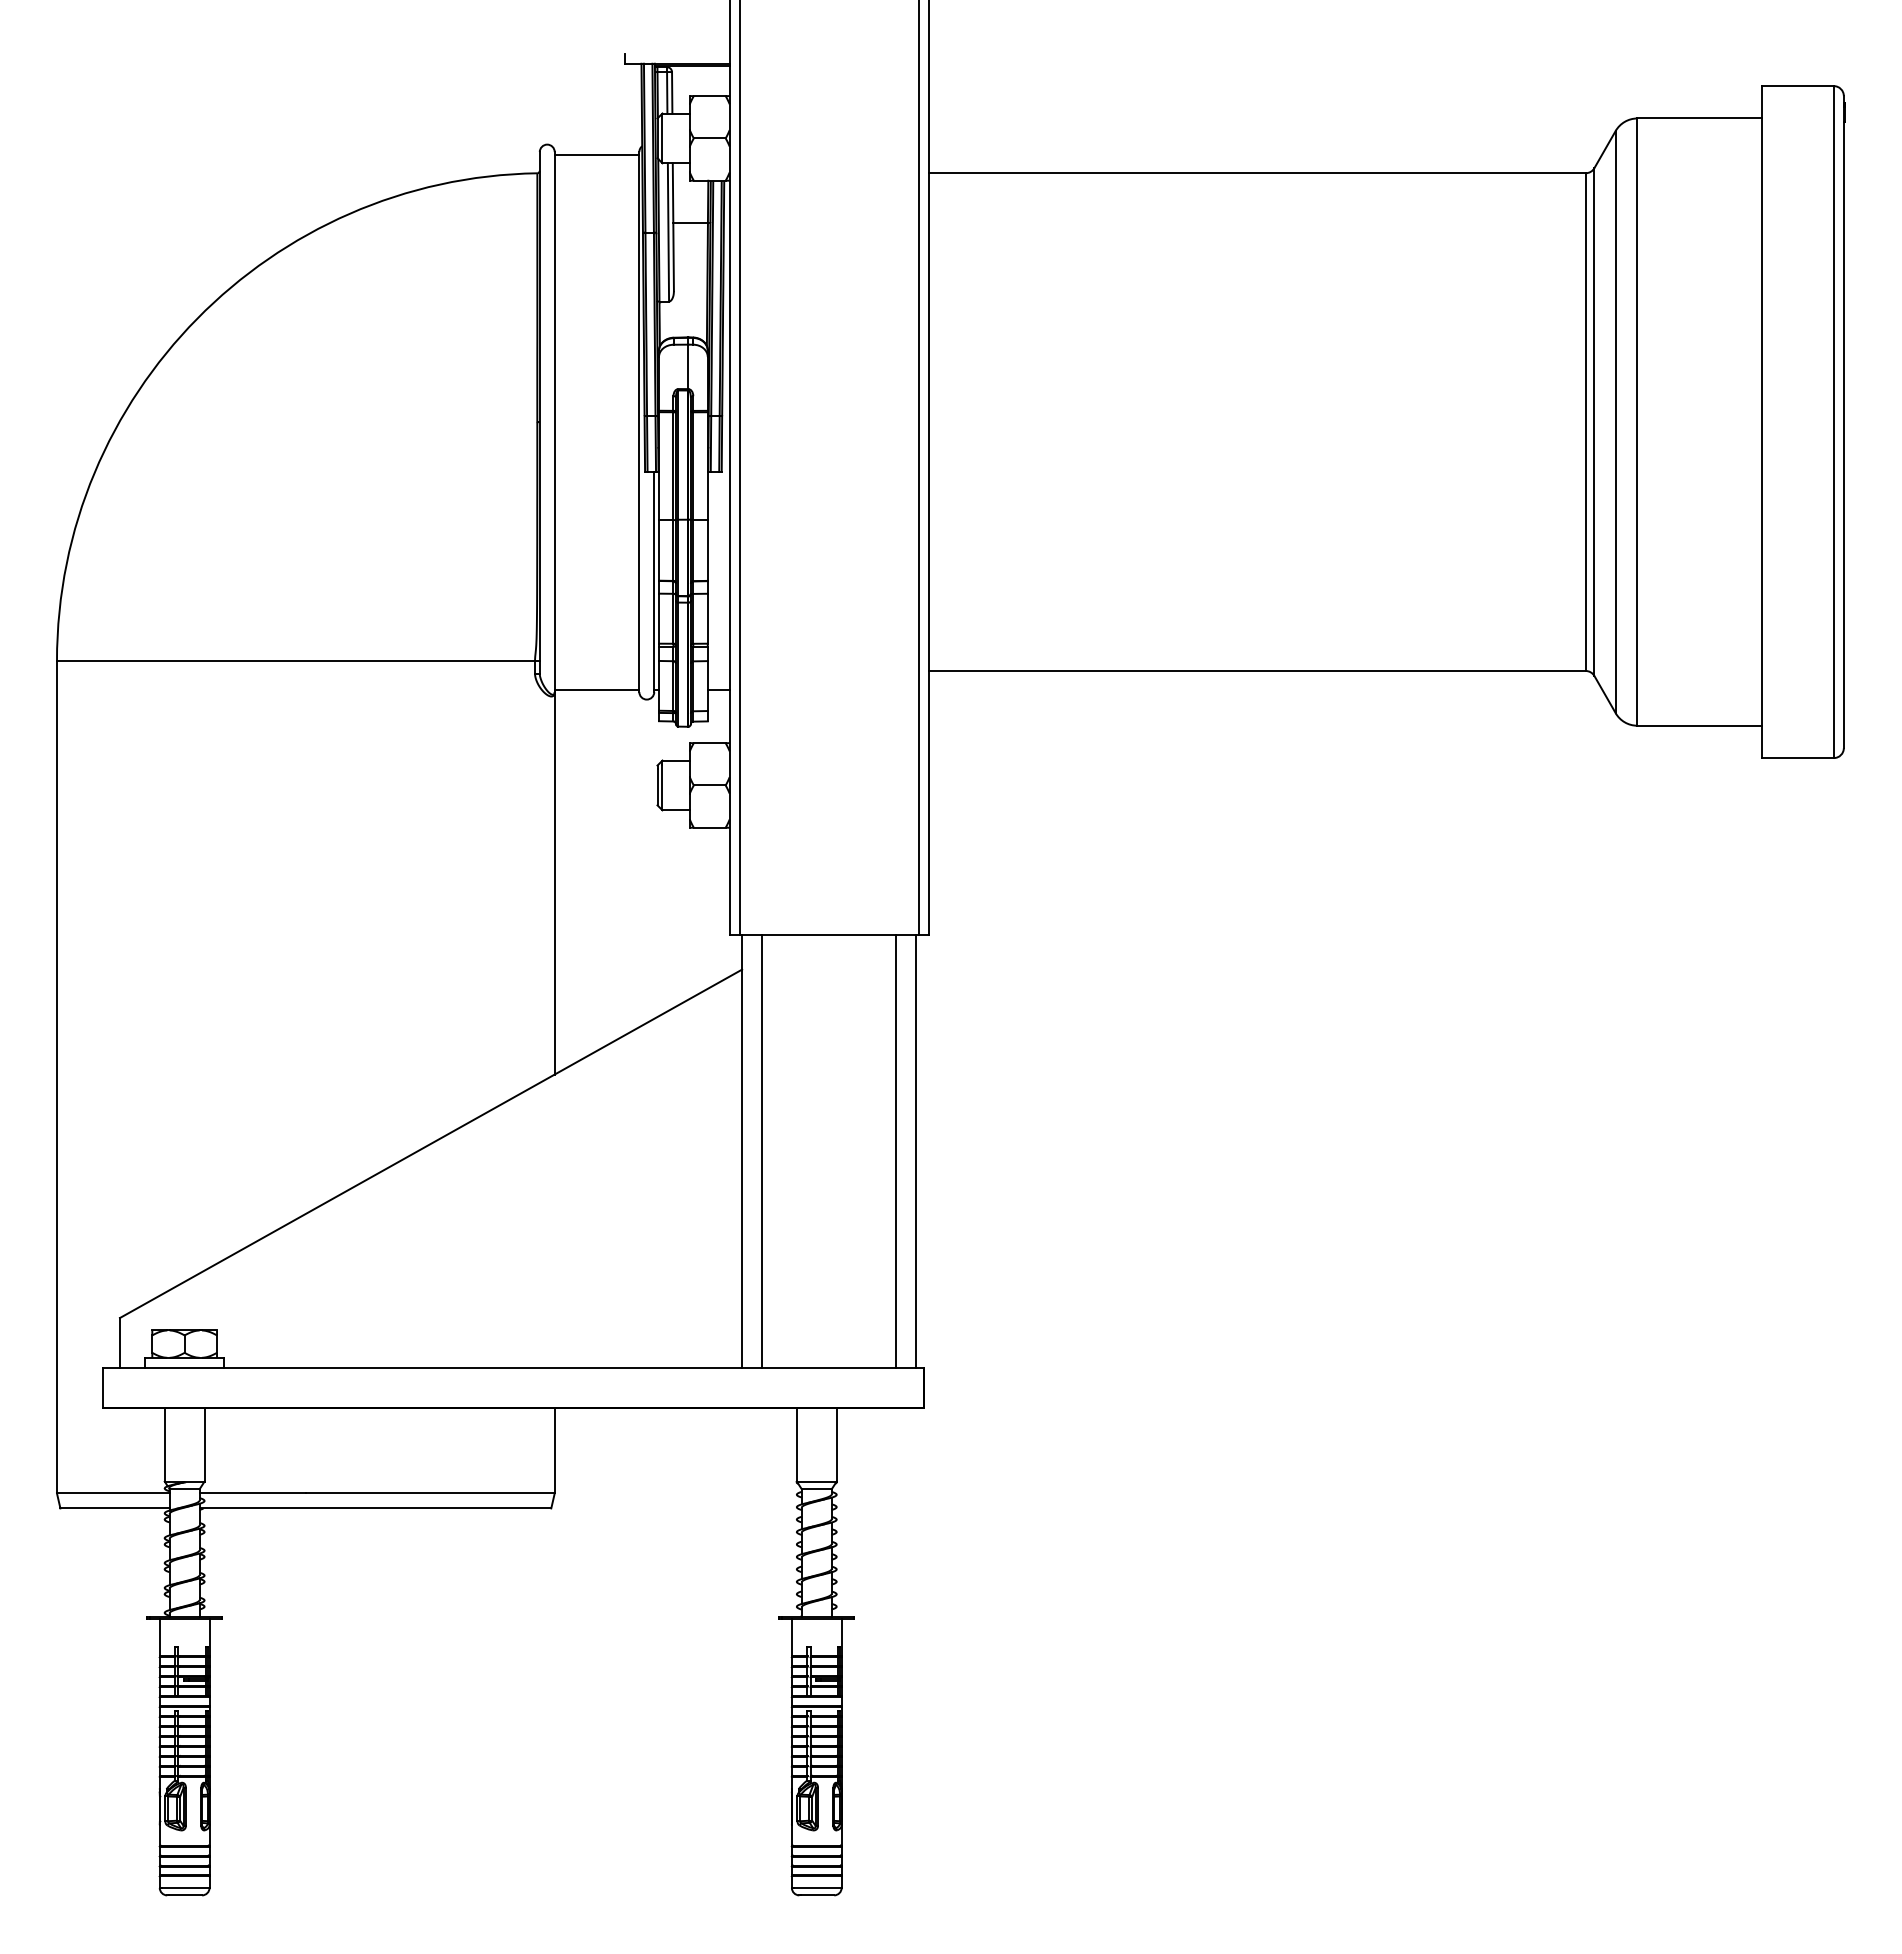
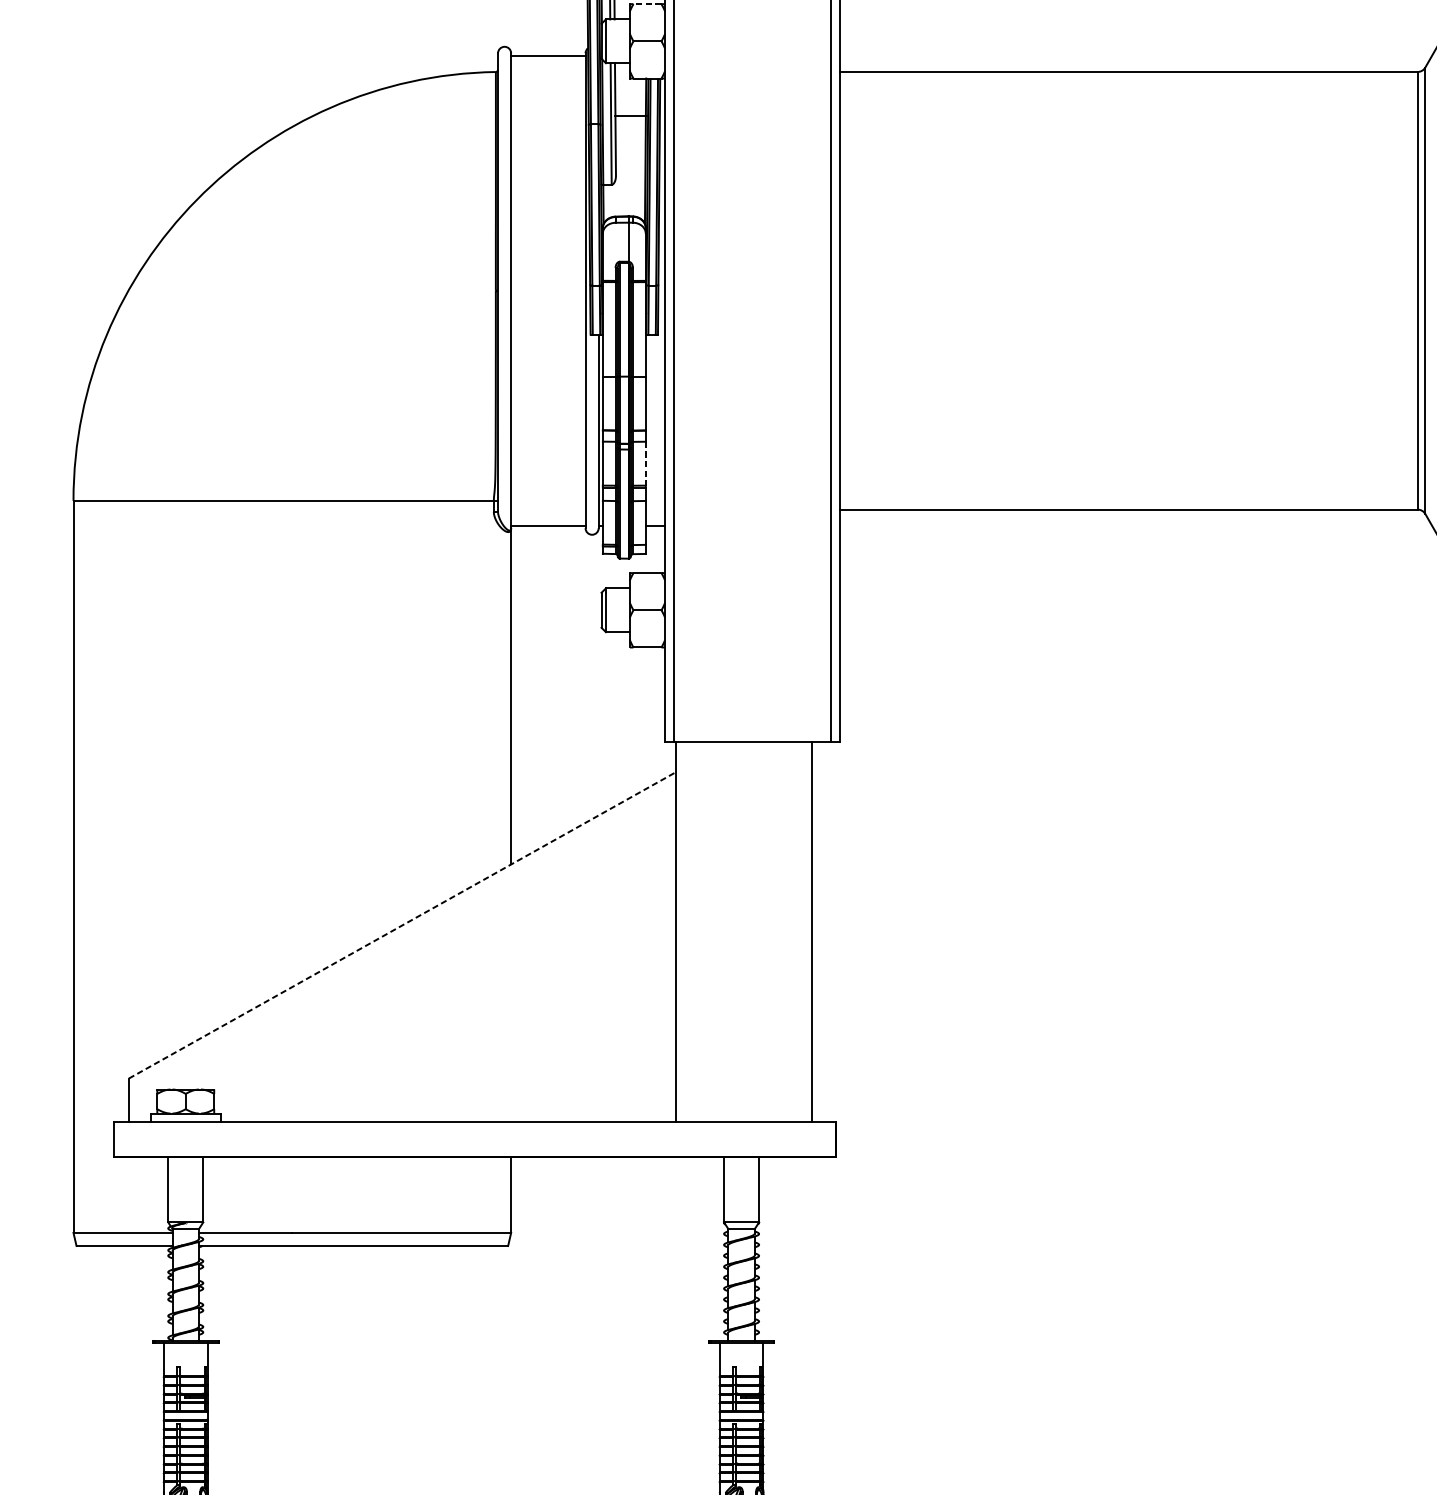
line: (709, 96) -> (647, 4), solid -> dashed
line: (707, 618) -> (645, 463), solid -> dashed
line: (431, 1143) -> (402, 925), solid -> dashed
line: (762, 1150) -> (693, 931), removed
line: (916, 1150) -> (829, 931), removed

